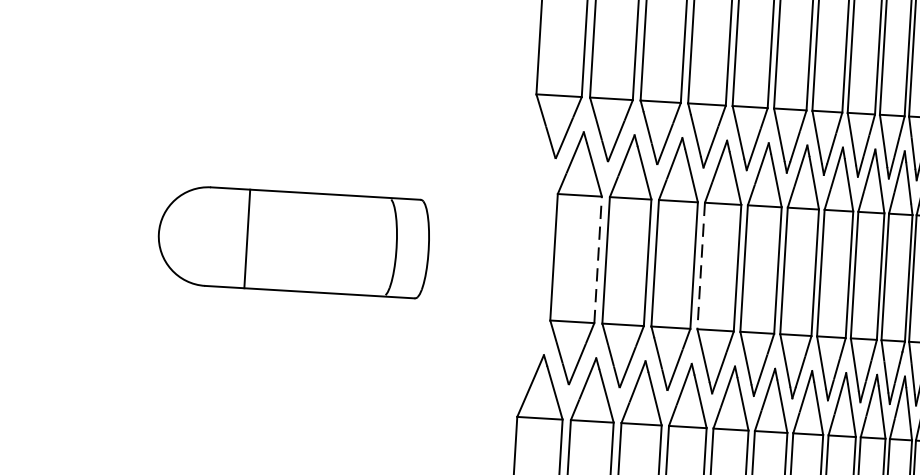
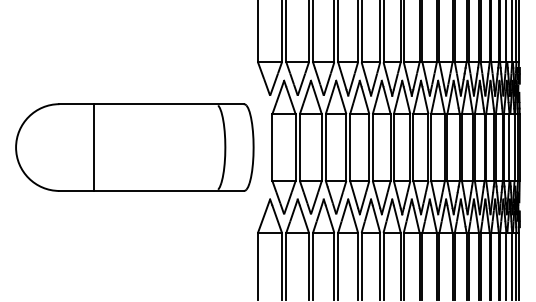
part: (293, 241) -> (134, 147), size x1.67
line: (597, 259) -> (295, 147), dashed -> solid
line: (701, 267) -> (350, 148), dashed -> solid

